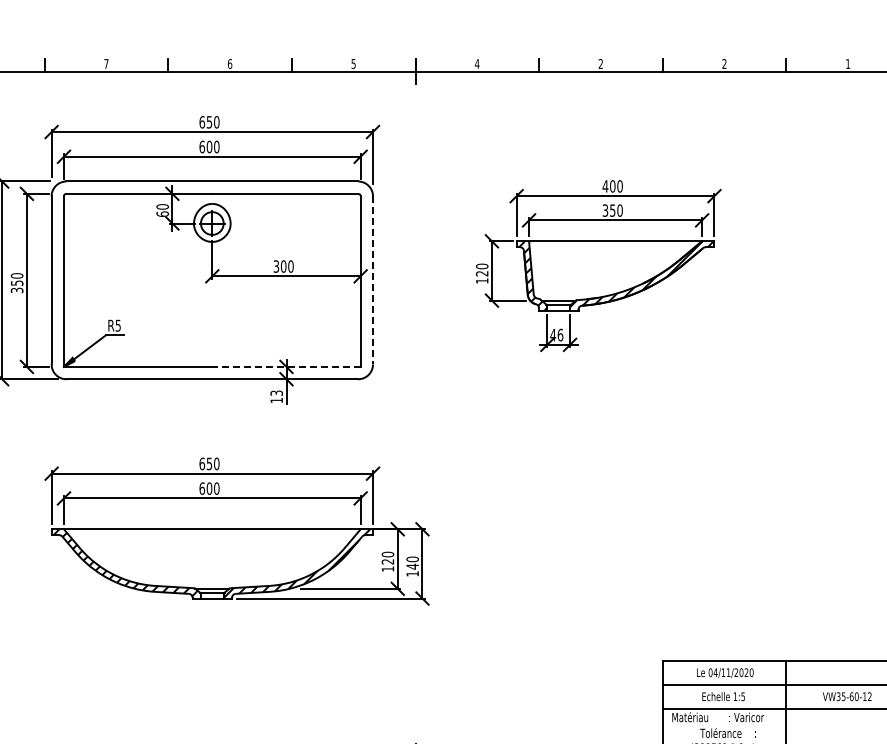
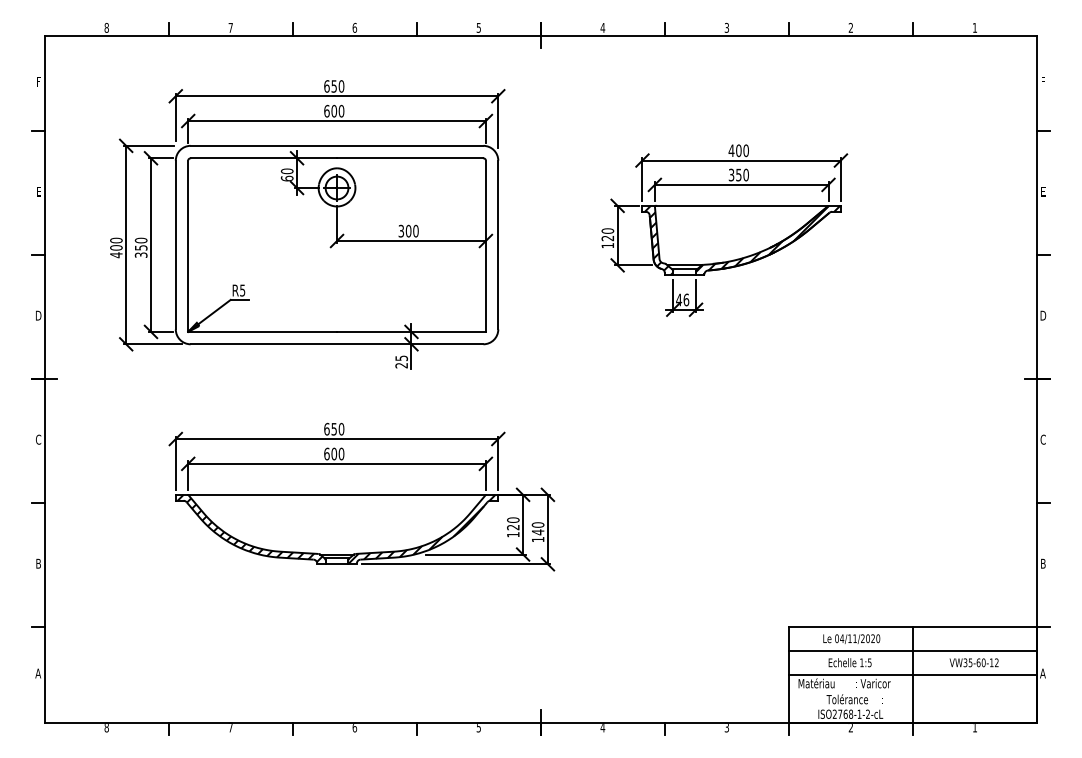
text: (600, 63) -> (726, 27), 2 -> 3
line: (373, 280) -> (498, 245), dashed -> solid
line: (285, 366) -> (410, 331), dashed -> solid
text: (276, 396) -> (401, 361), 13 -> 25

